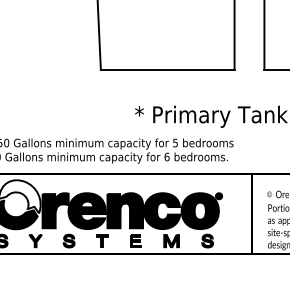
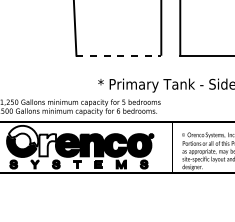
line: (168, 69) -> (119, 55), solid -> dashed
fill: (55, 211) -> (47, 145), removed

